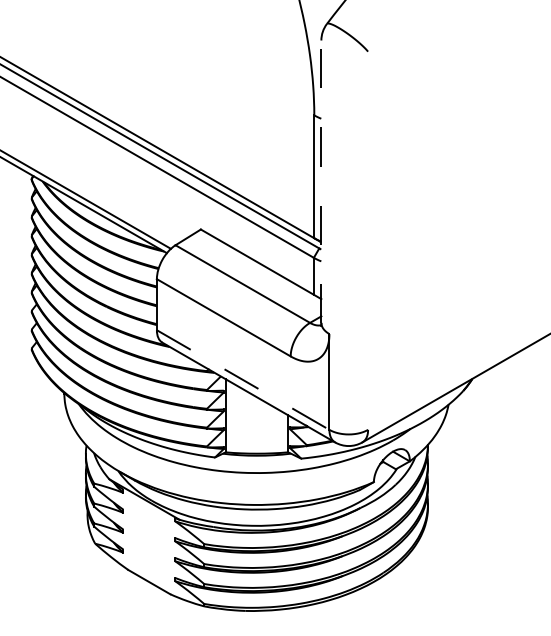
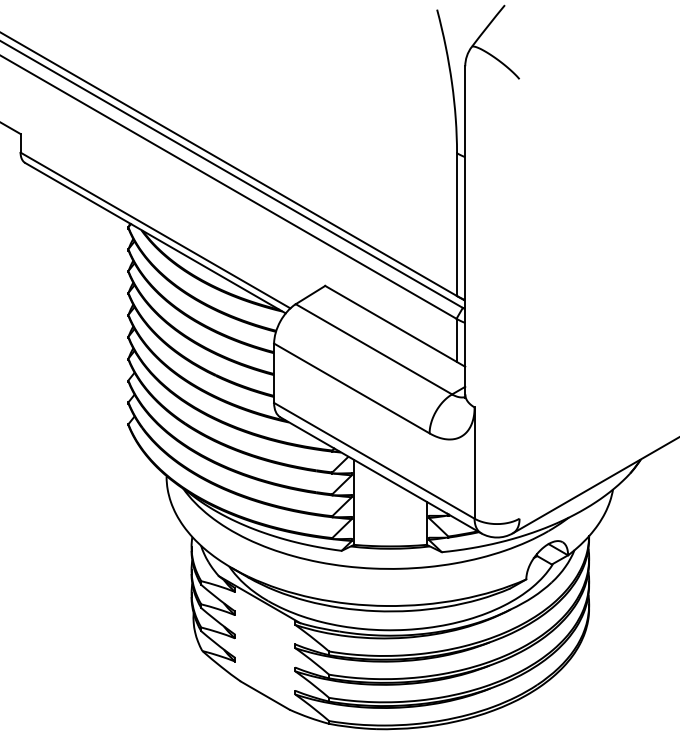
line: (321, 180) -> (465, 229), dashed -> solid
line: (243, 379) -> (374, 460), dashed -> solid

